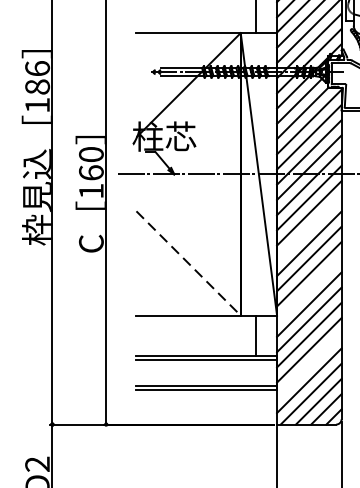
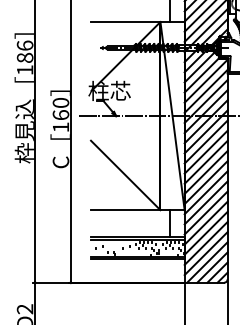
line: (308, 227) -> (205, 151), added
line: (189, 263) -> (126, 175), dashed -> solid
line: (308, 289) -> (205, 192), added
line: (308, 364) -> (205, 242), added

